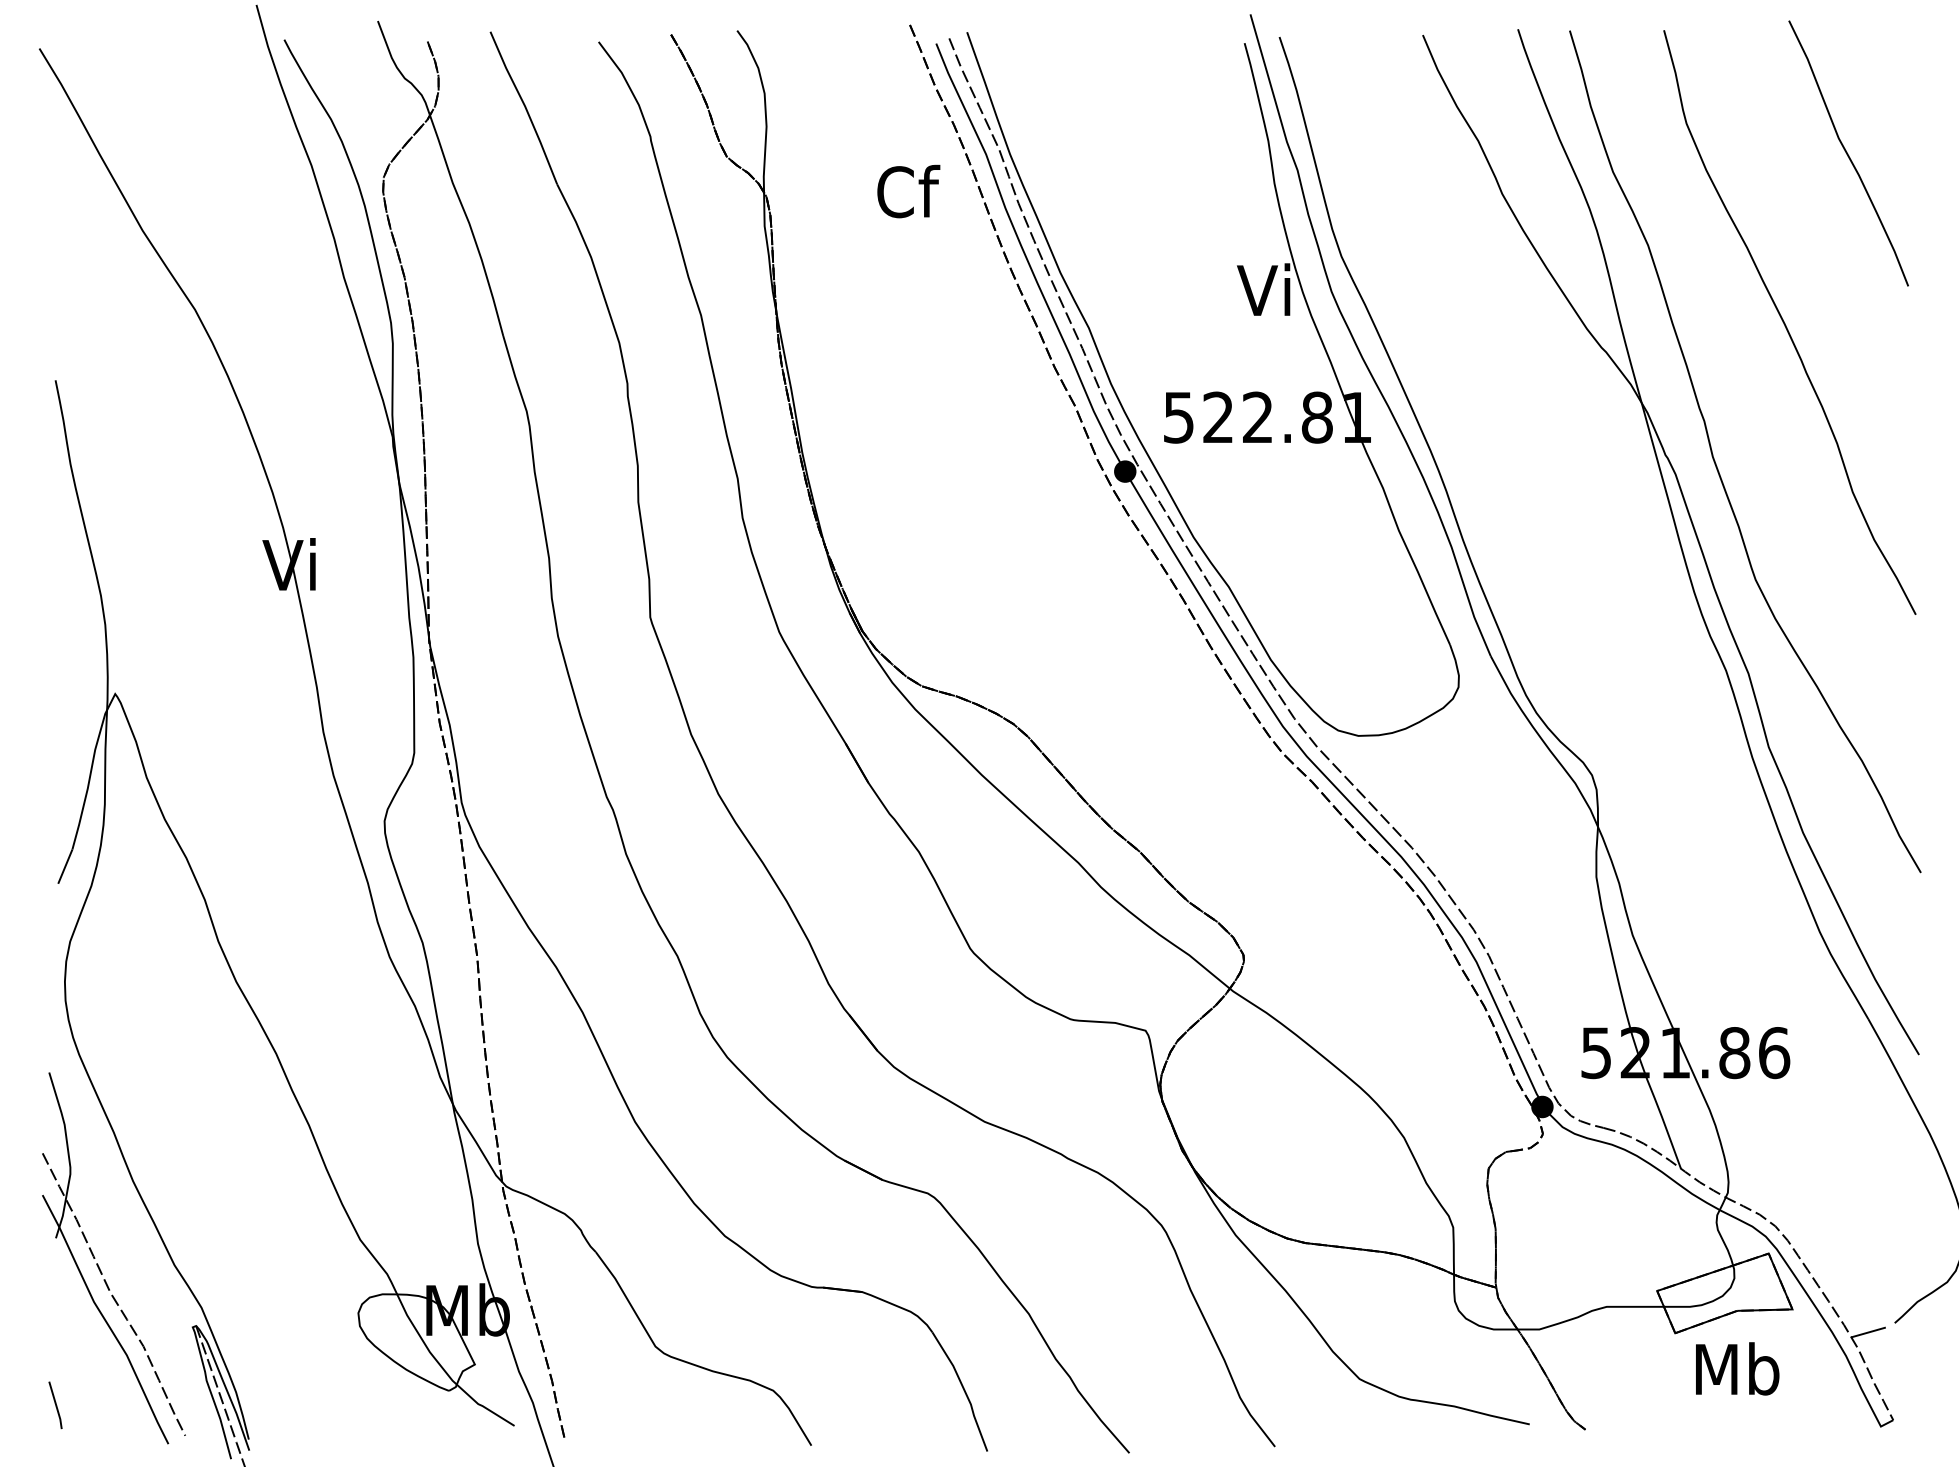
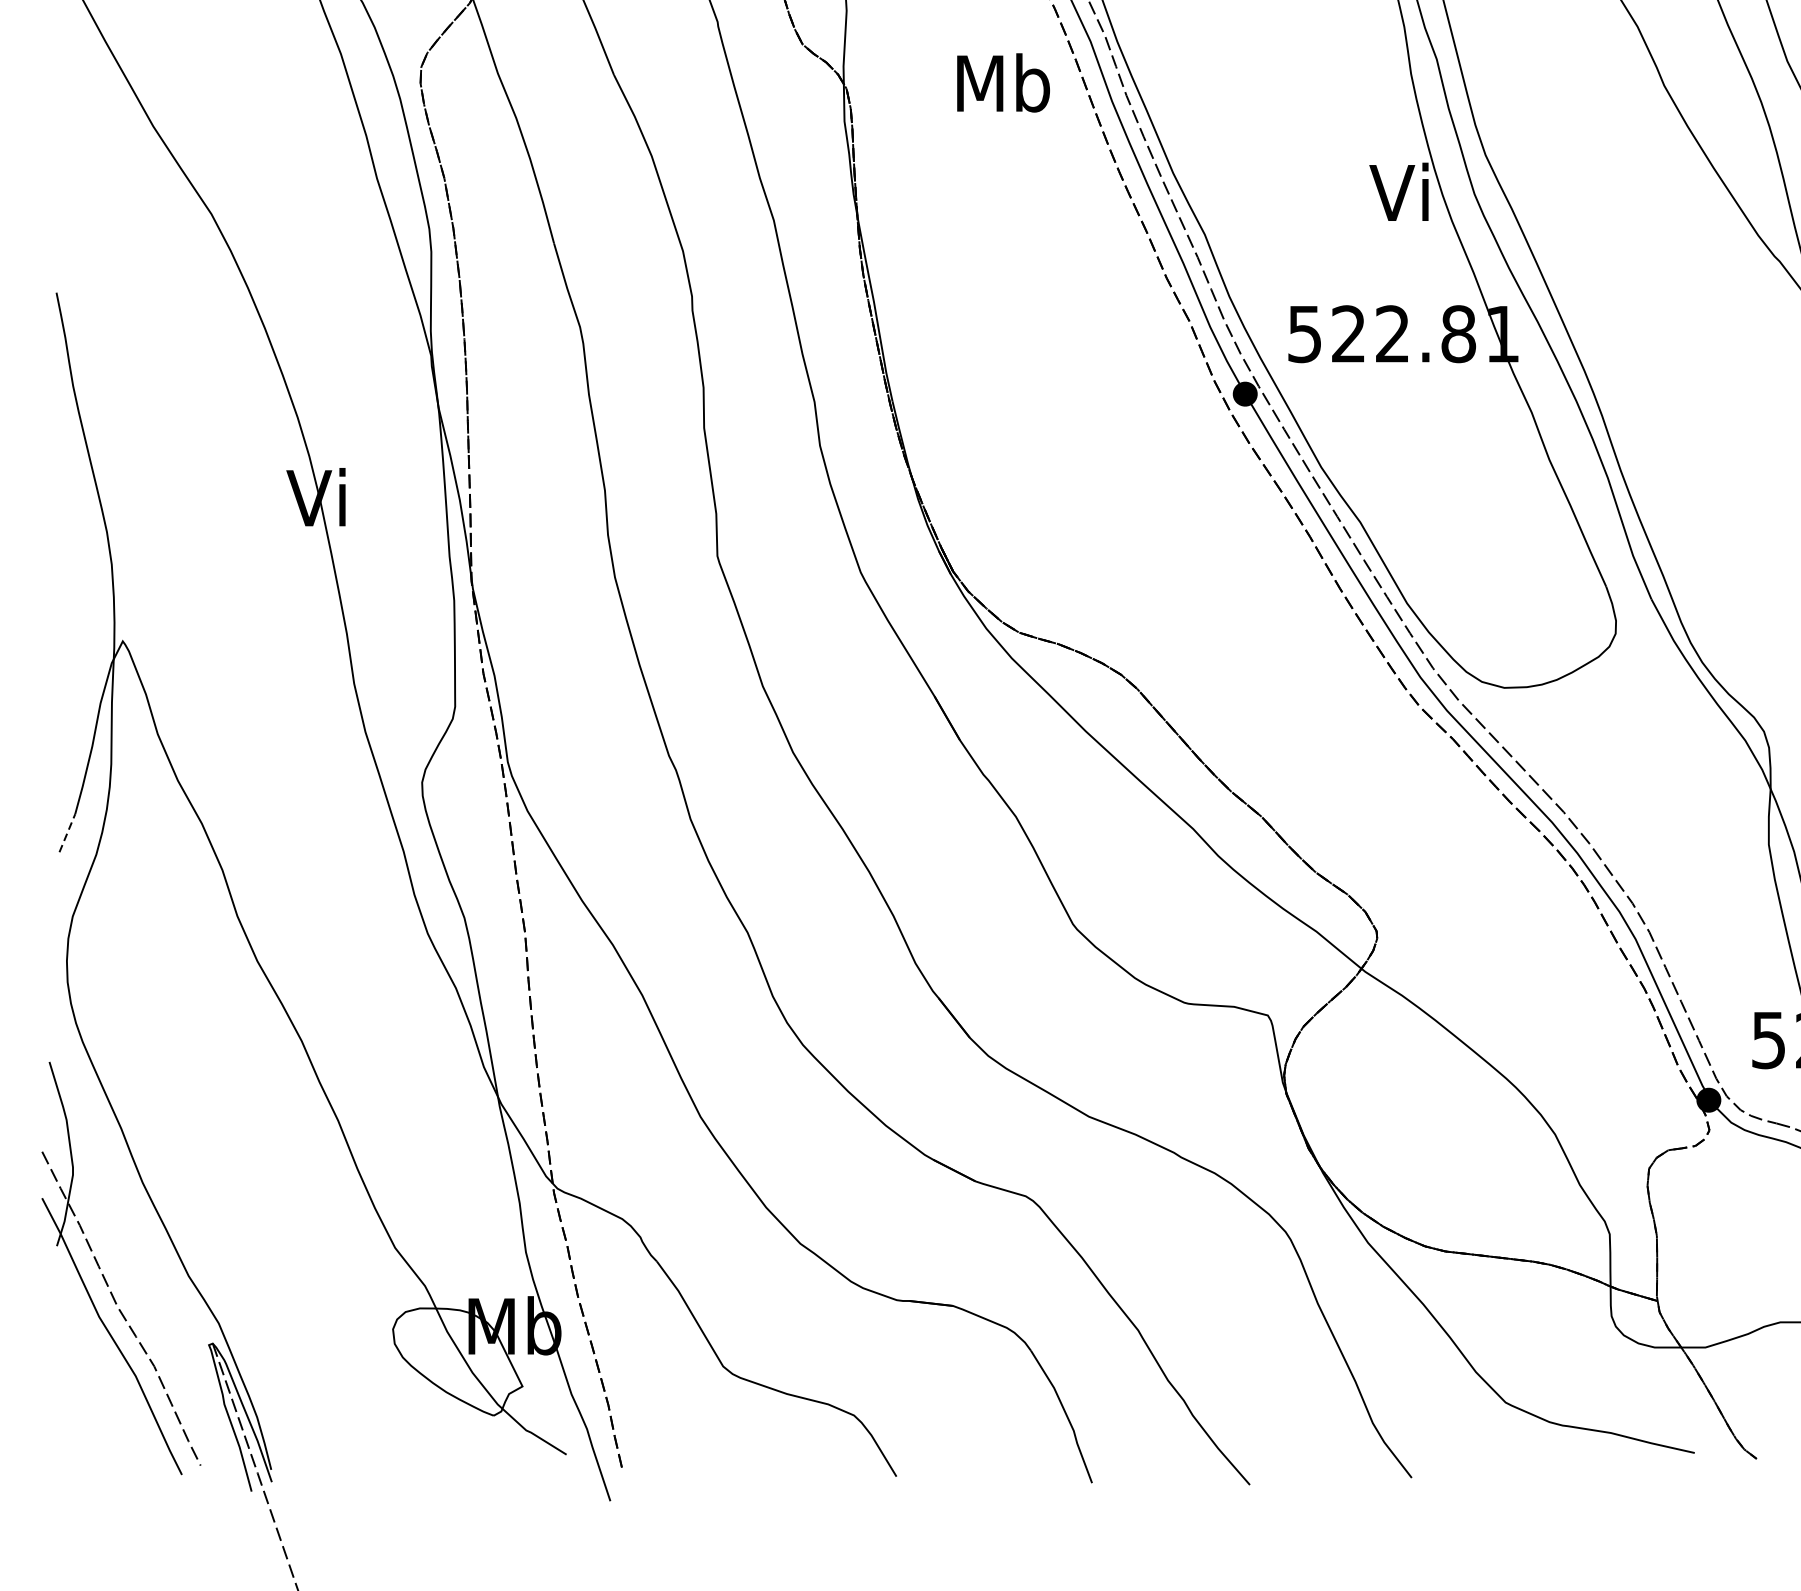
text: (907, 191) -> (1003, 82), Cf -> Mb
line: (65, 866) -> (67, 832), solid -> dashed
line: (55, 1405) -> (56, 1431), removed

